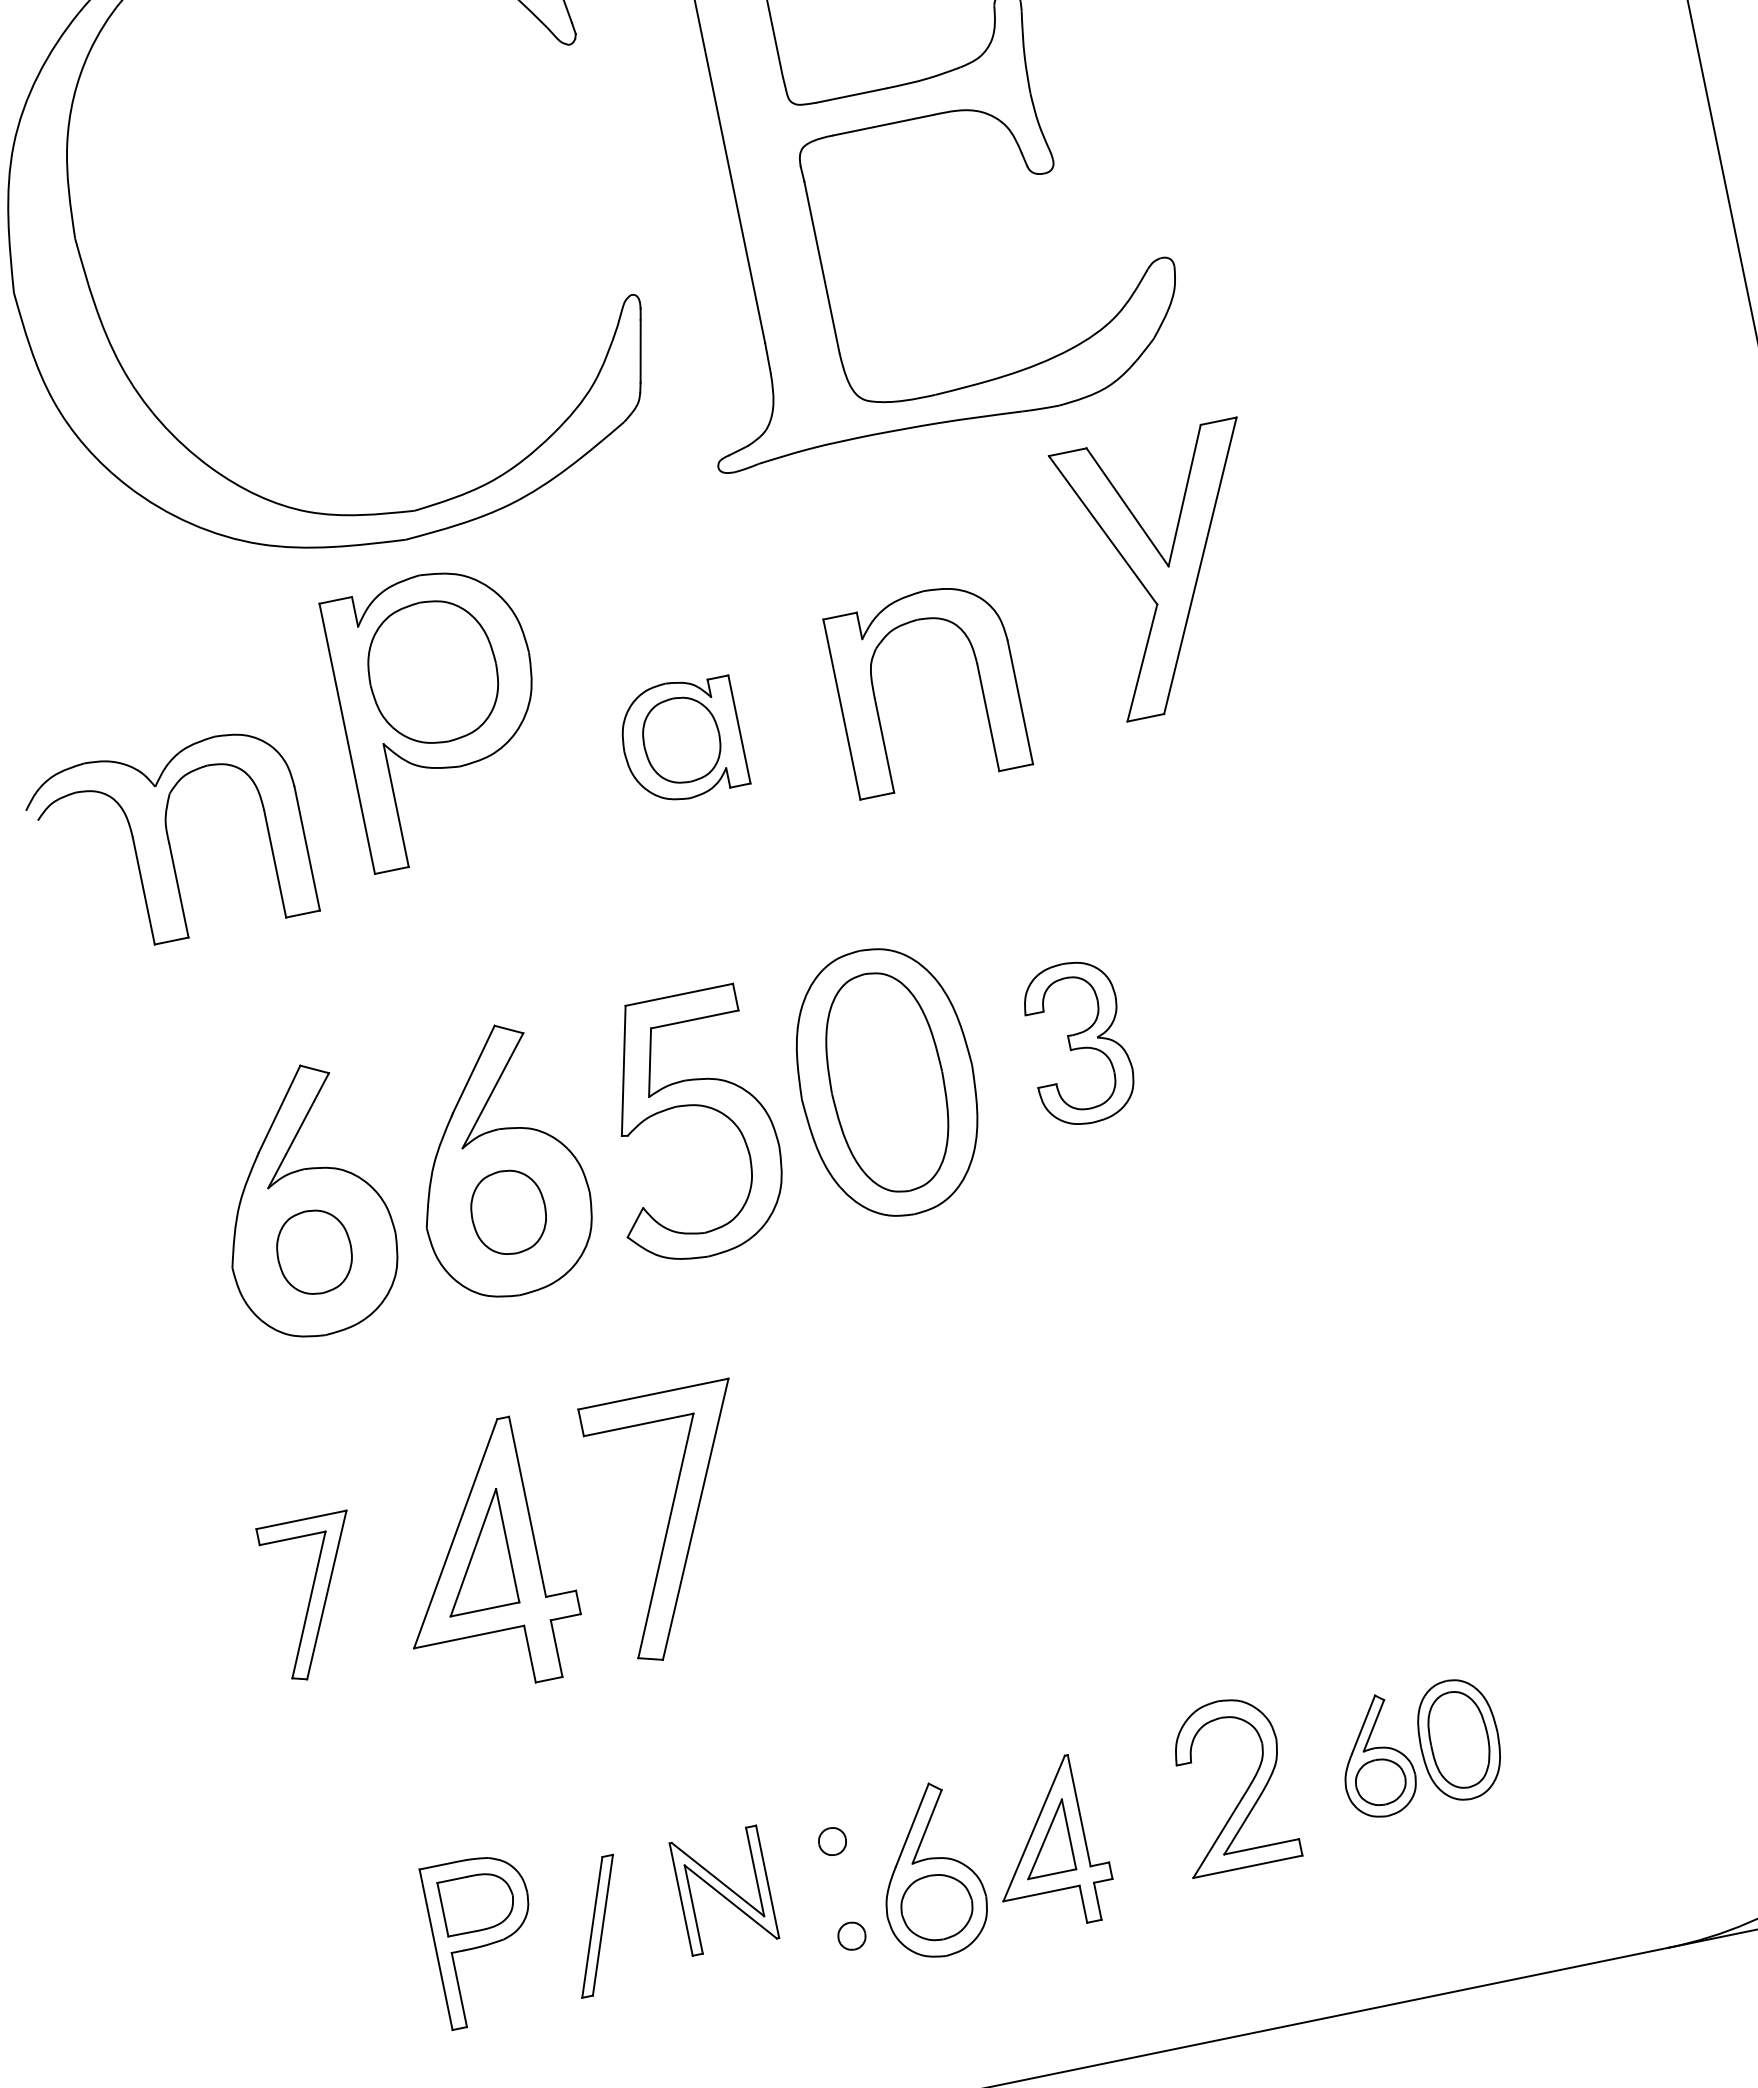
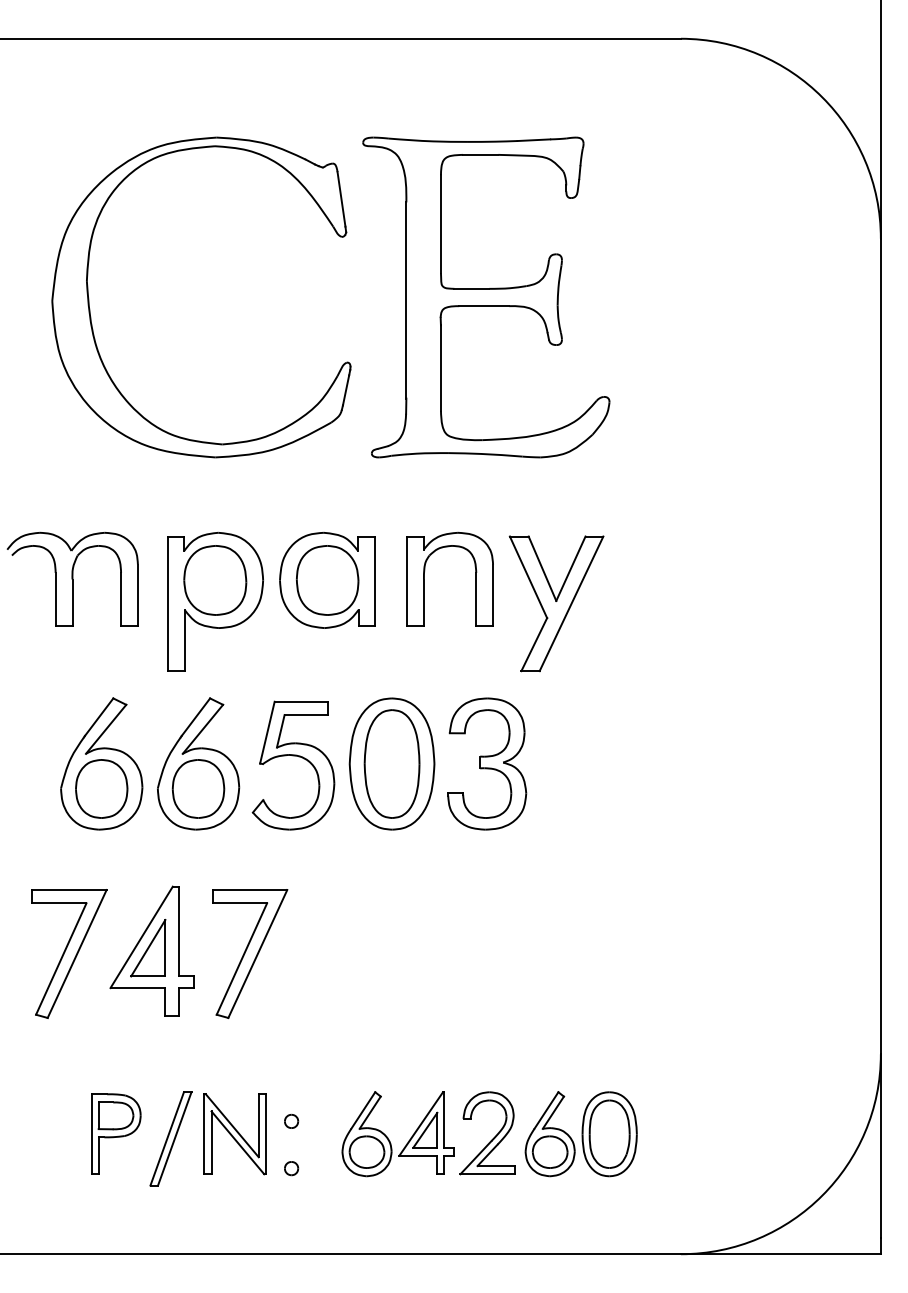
part: (1170, 571) -> (556, 603), moved
part: (441, 714) -> (215, 601), moved
part: (681, 738) -> (327, 579), size x1.67
part: (1078, 1042) -> (487, 763), size x1.67
part: (508, 1211) -> (198, 788), size x1.43
part: (313, 1251) -> (101, 788), size x1.43
part: (317, 1595) -> (69, 953), size x1.67
part: (1418, 1748) -> (580, 1134), size x1.43
part: (976, 1872) -> (389, 1139), moved
part: (723, 1891) -> (234, 1134), size x1.43
part: (596, 1925) -> (170, 1138), size x1.43

